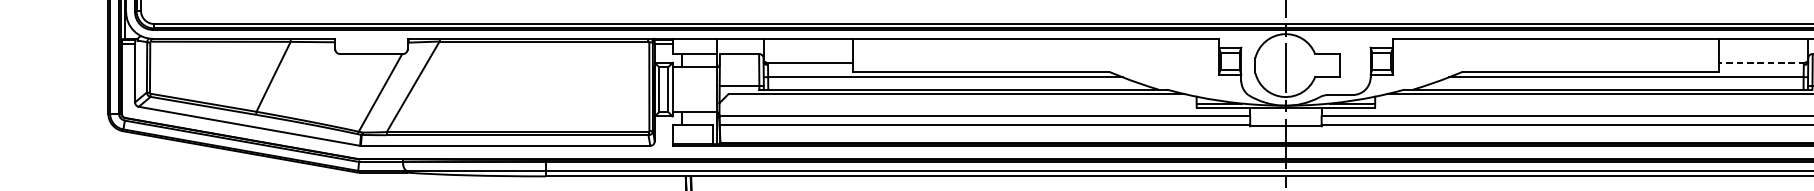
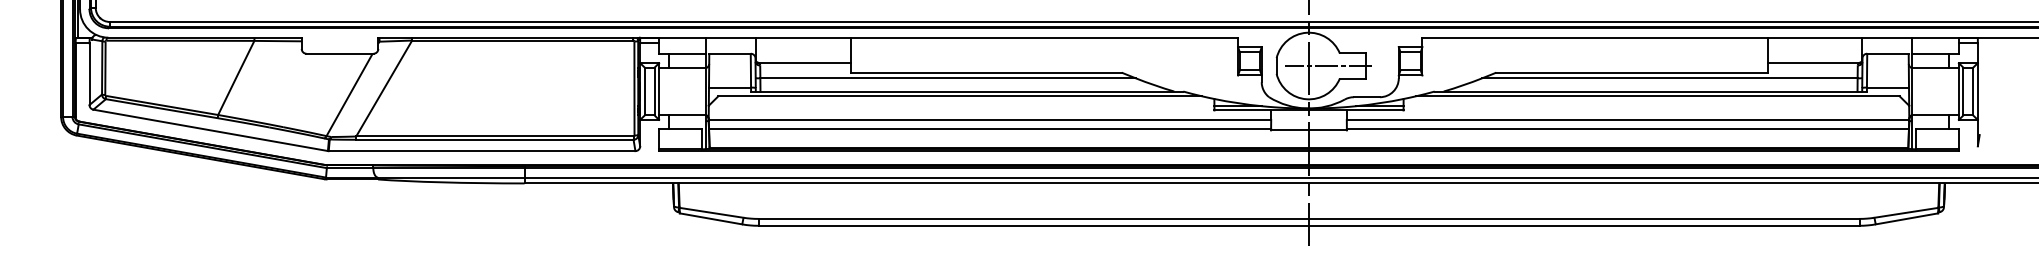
line: (1762, 62) -> (1813, 62), dashed -> solid
line: (1304, 66) -> (1328, 66), added

